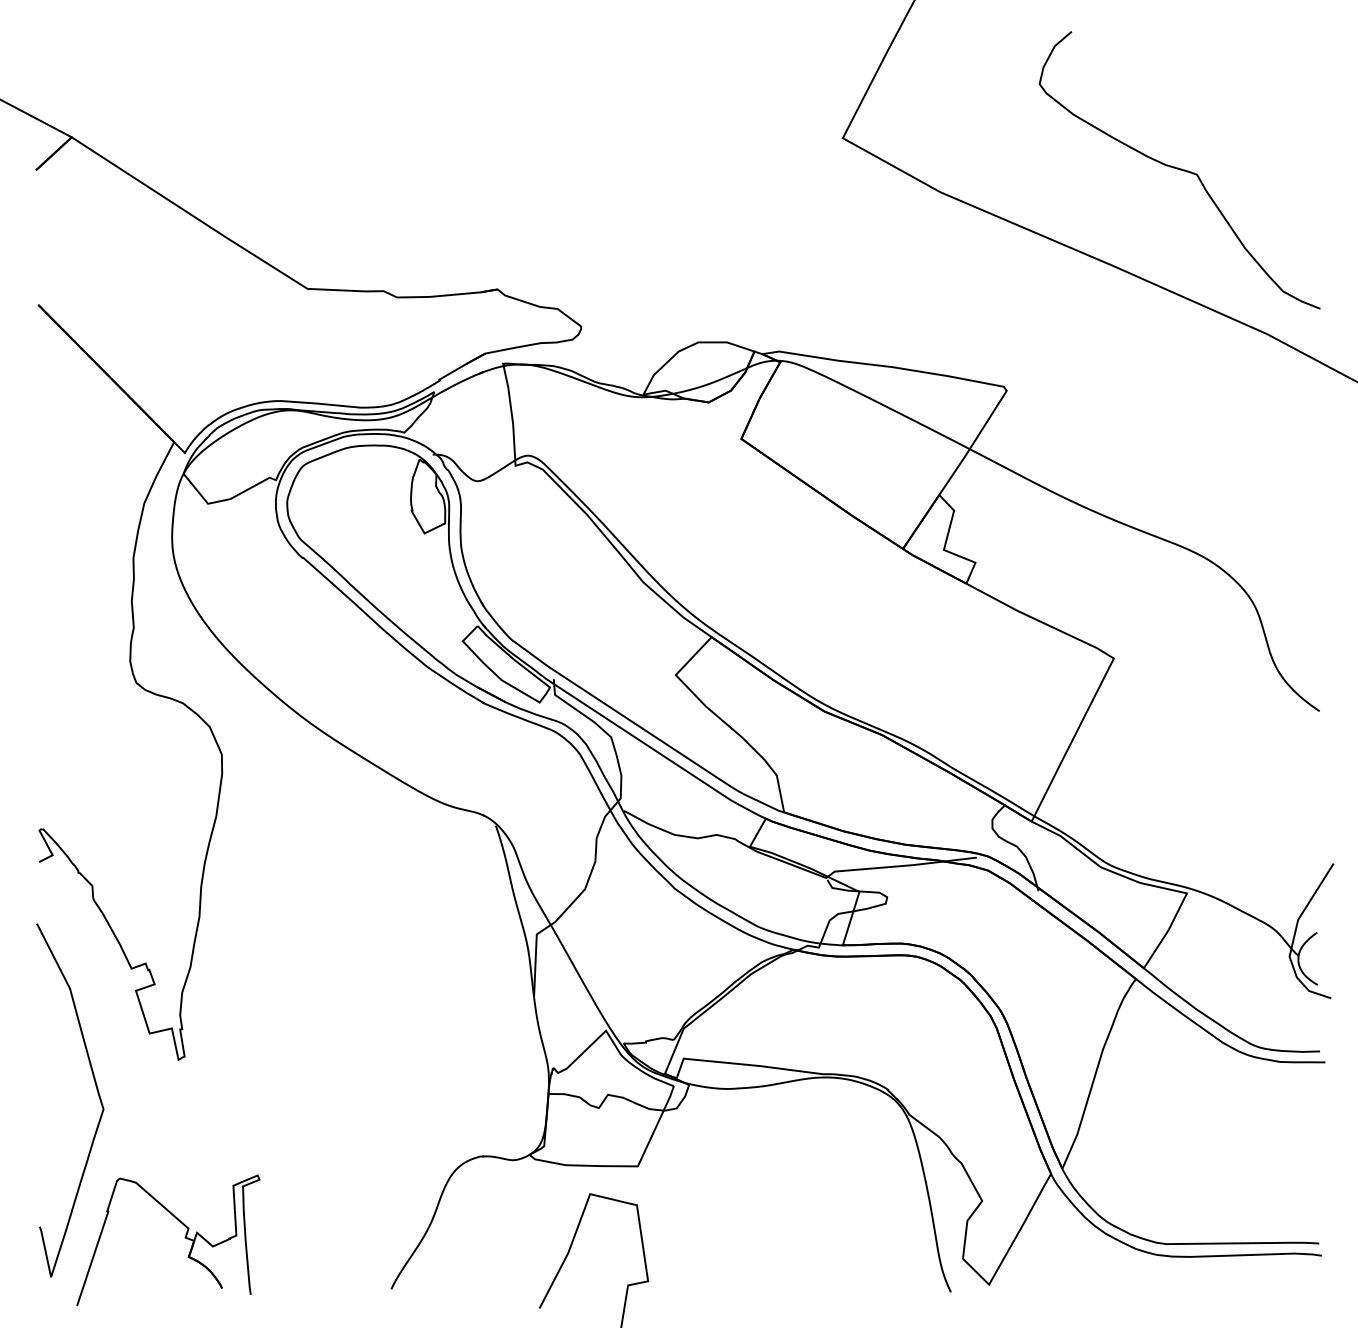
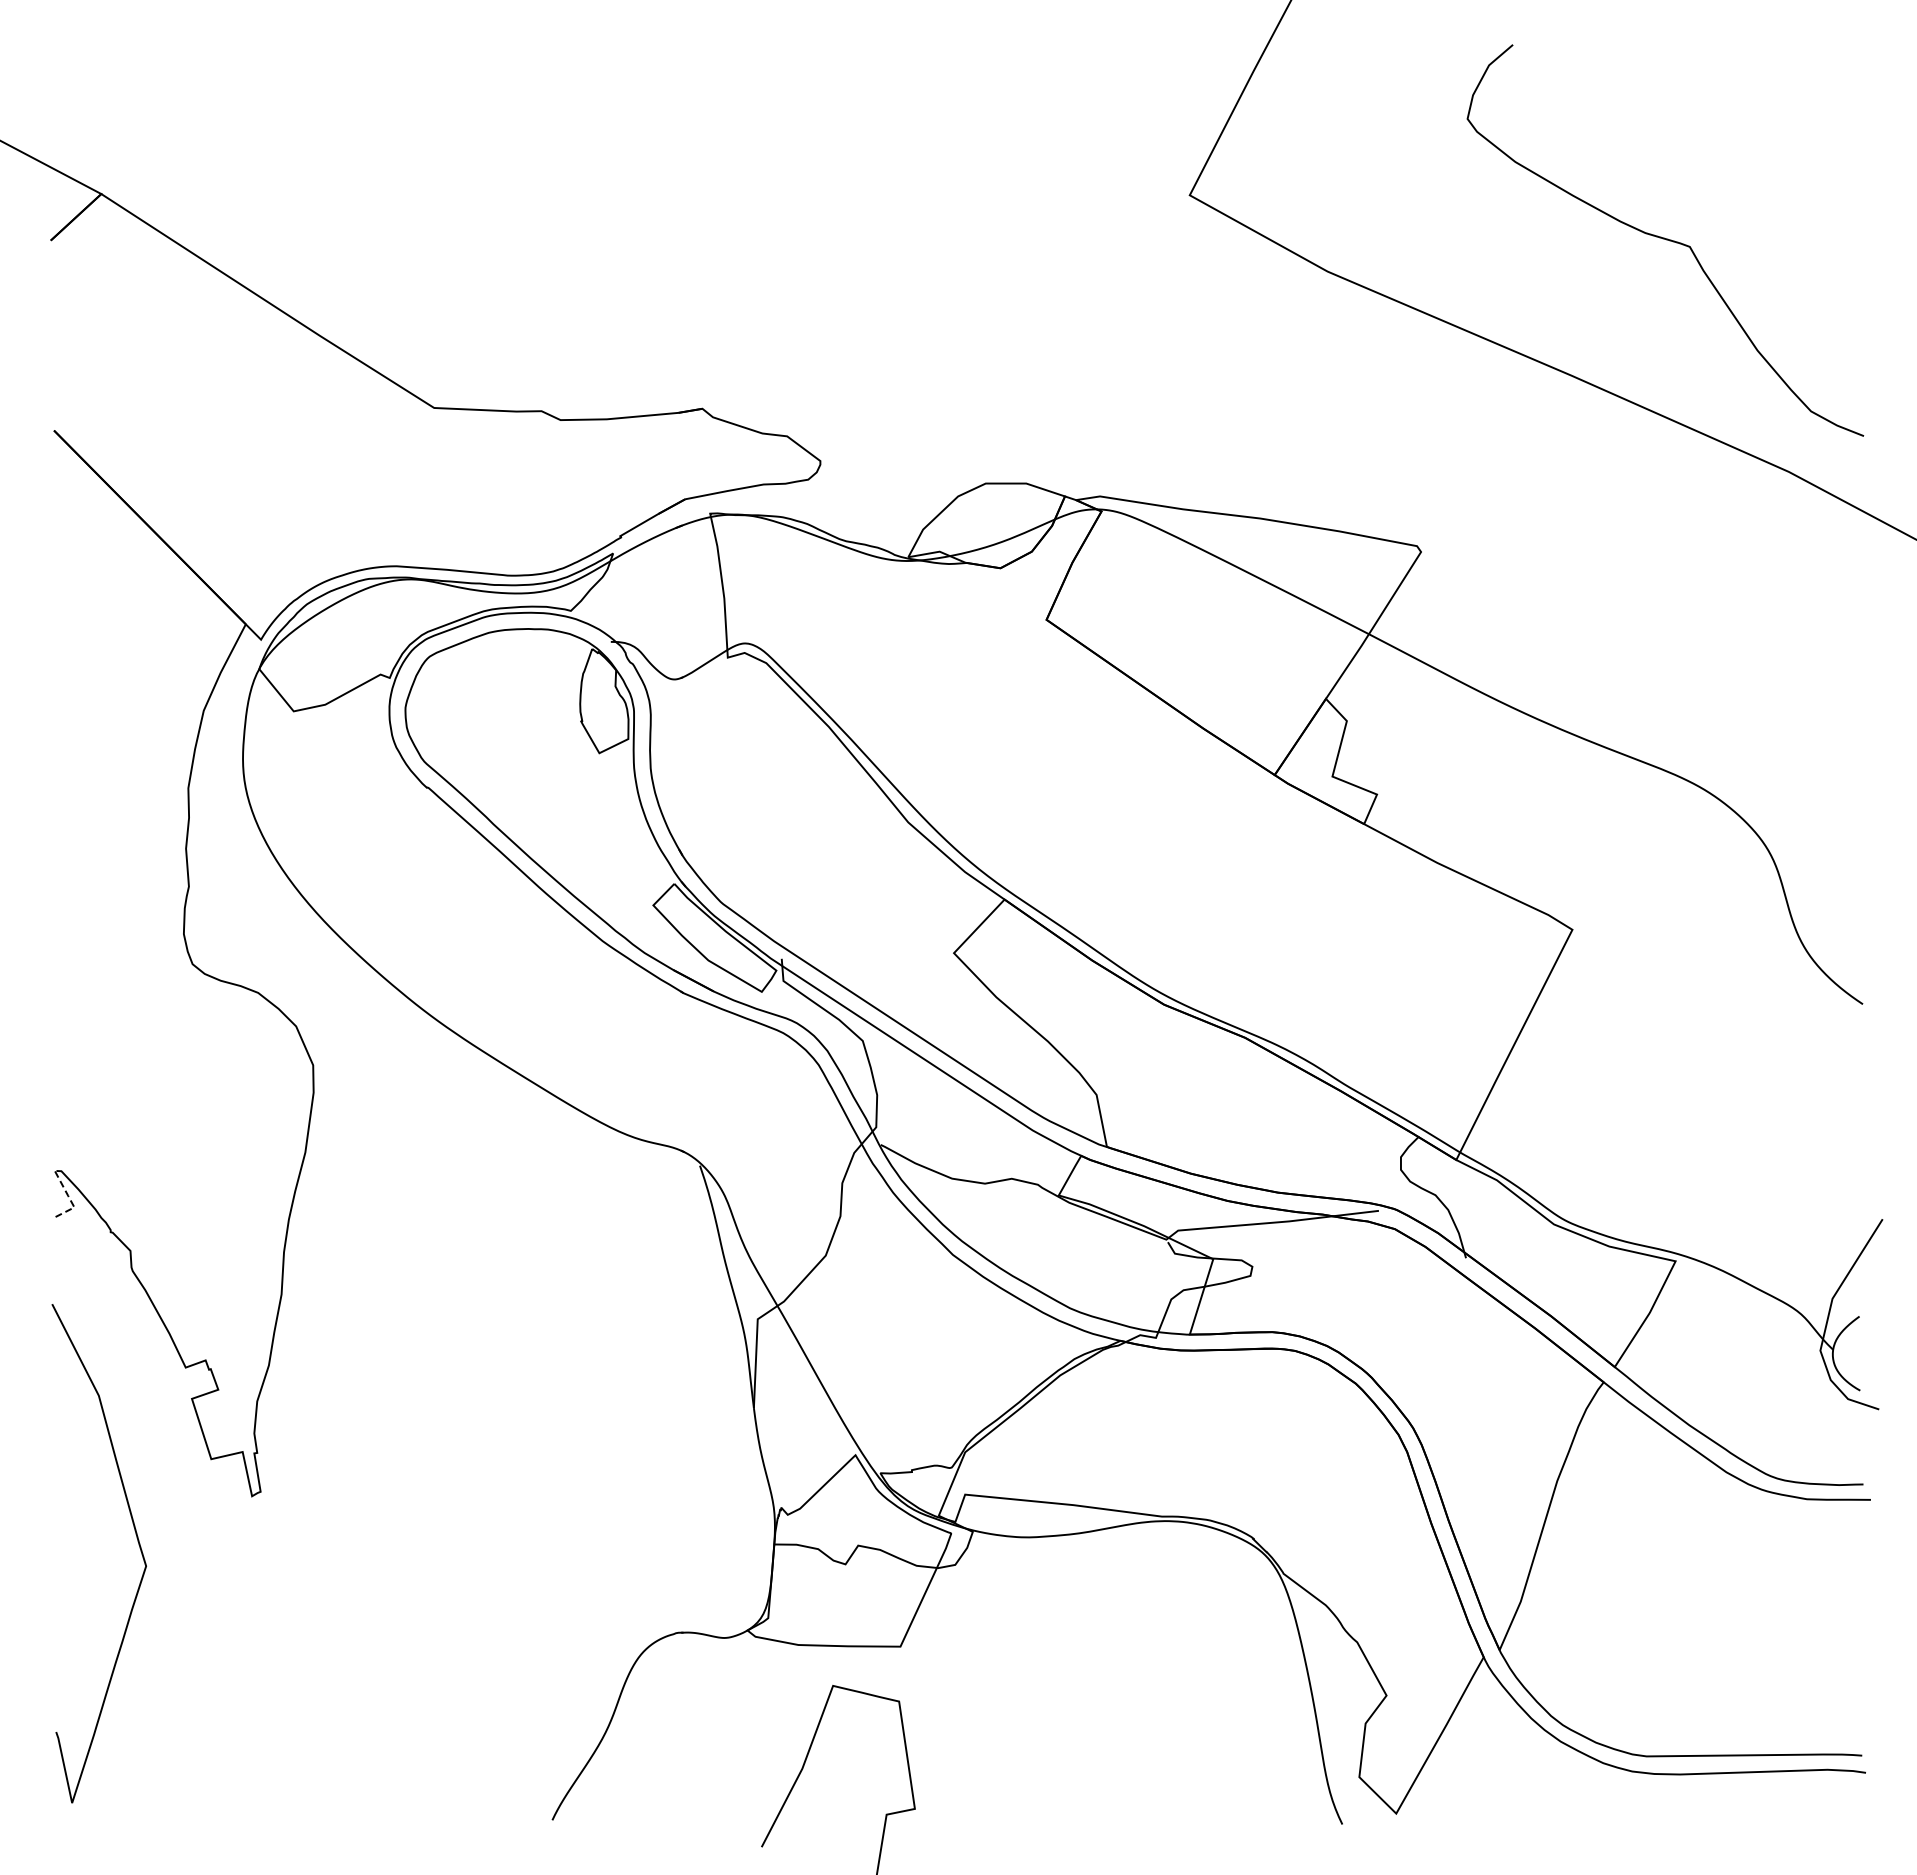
line: (49, 849) -> (70, 1199), solid -> dashed
part: (185, 1237) -> (261, 1747), removed

